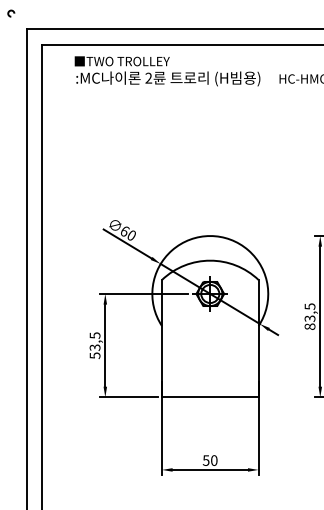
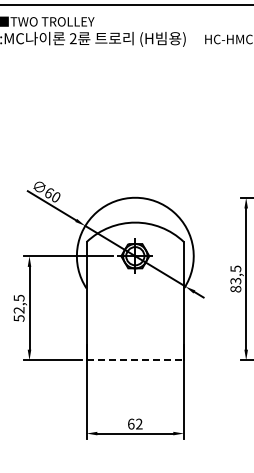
text: (95, 347) -> (19, 310), 53,5 -> 52,5
line: (210, 397) -> (135, 360), solid -> dashed
text: (209, 460) -> (134, 424), 50 -> 62

